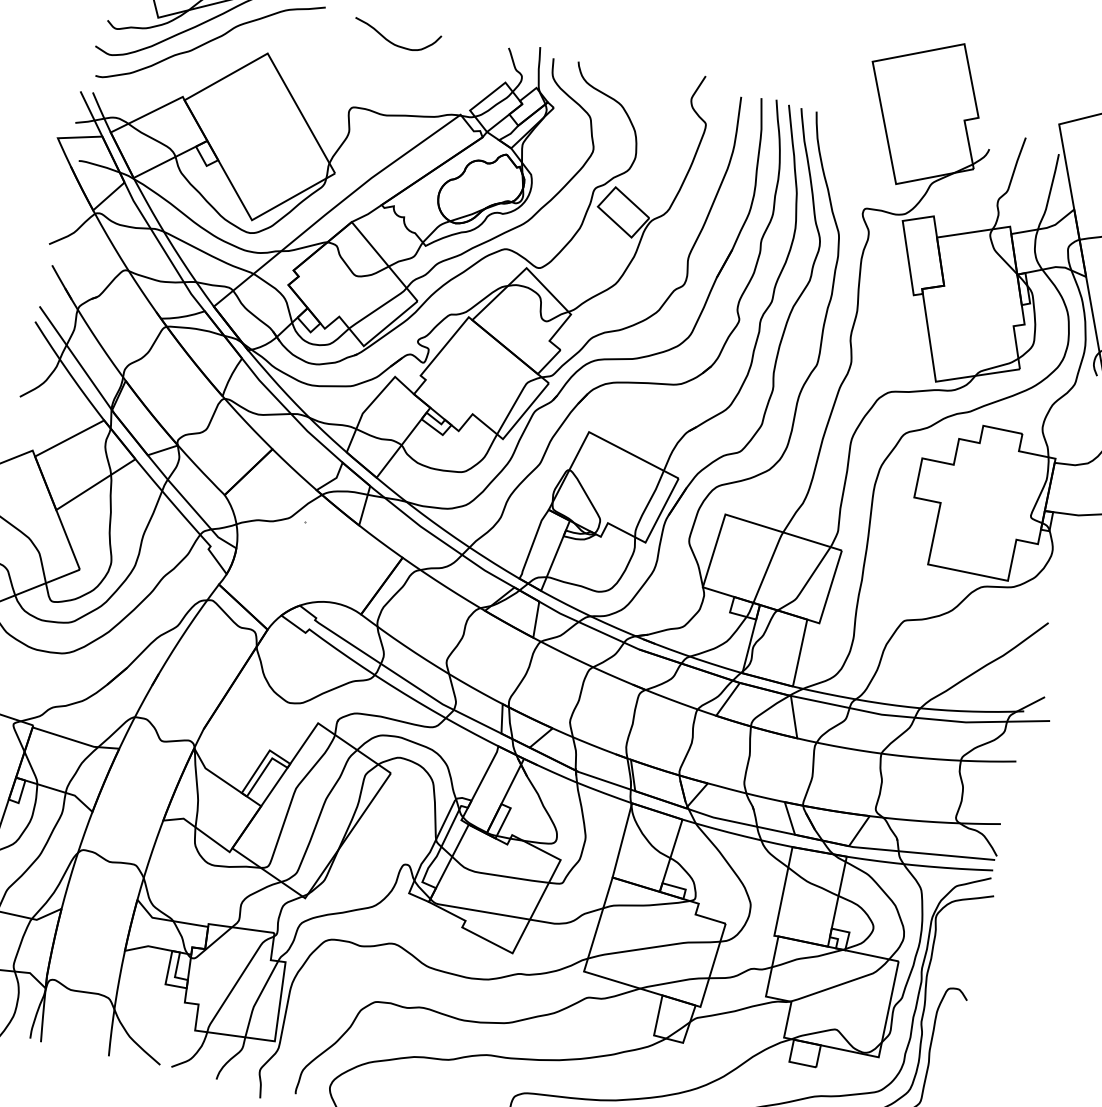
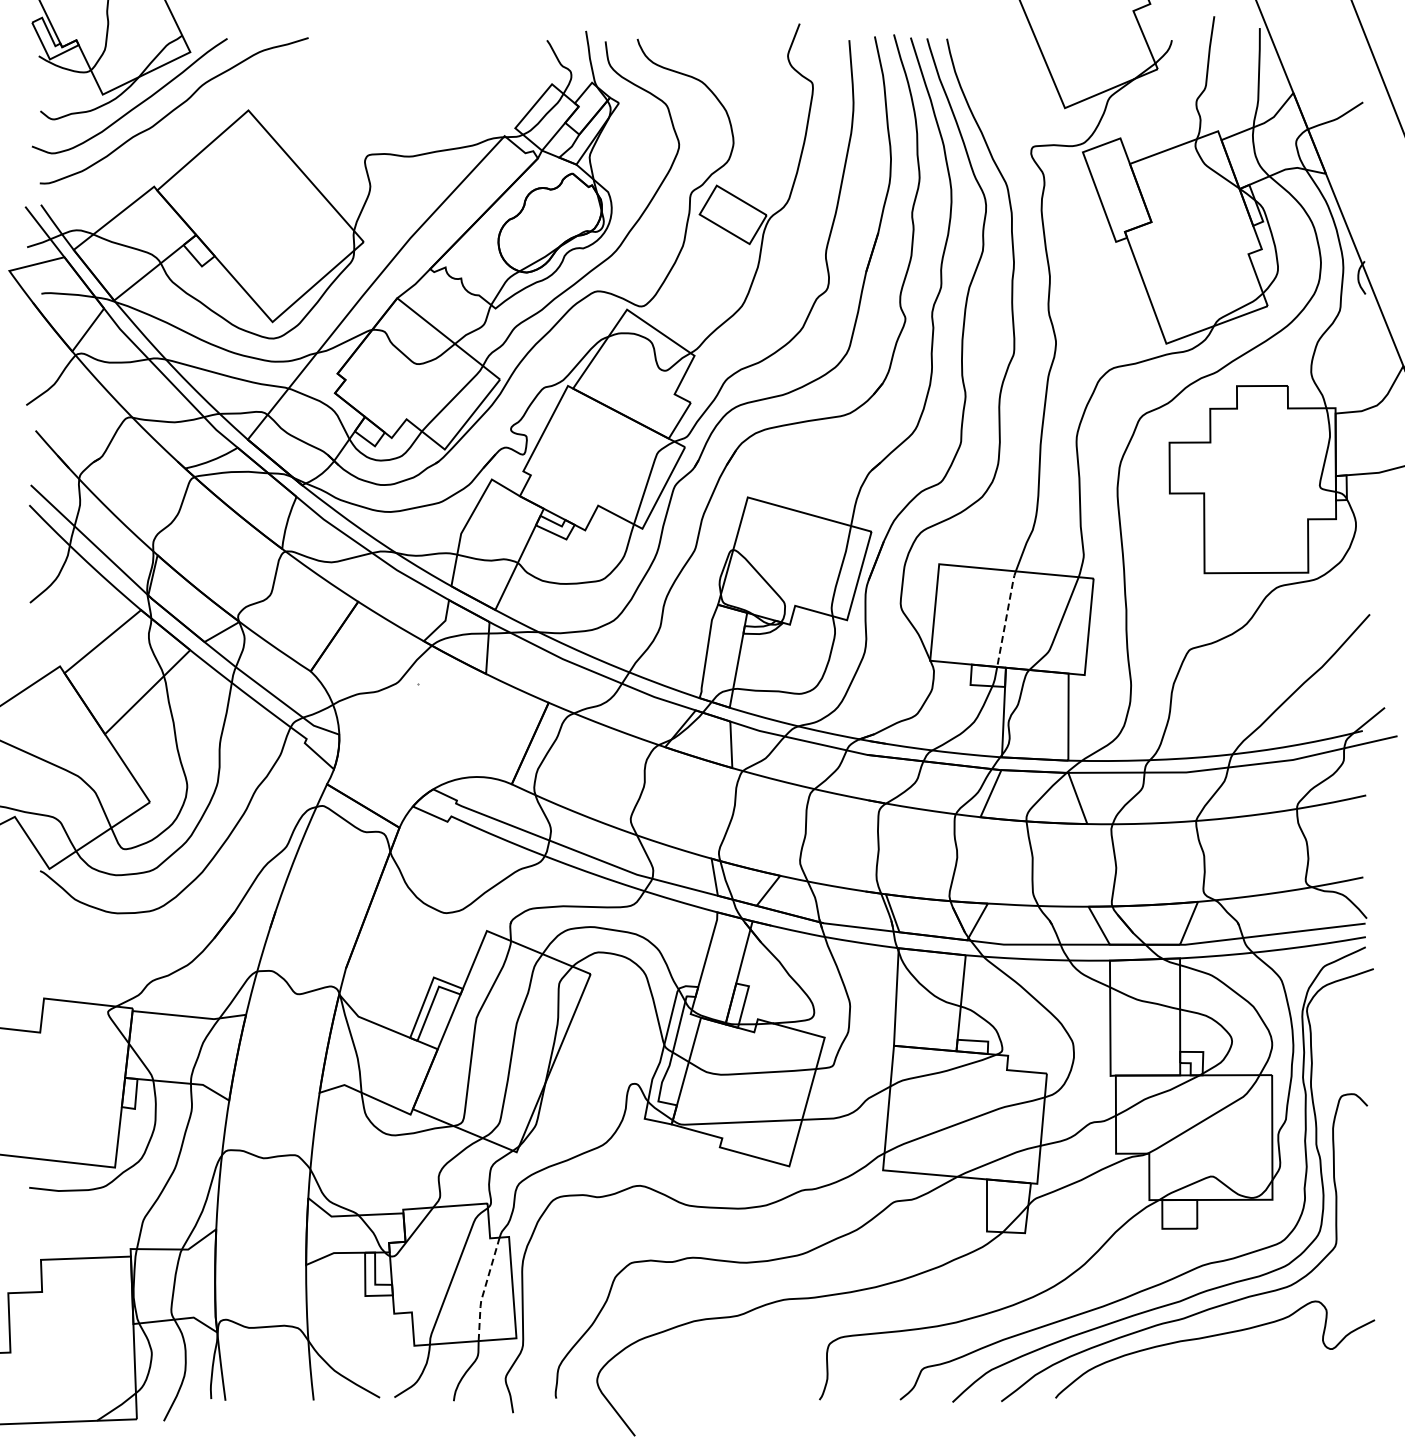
curve: (393, 43) -> (402, 64), removed
line: (768, 566) -> (1006, 617), solid -> dashed
line: (258, 999) -> (484, 1290), solid -> dashed

